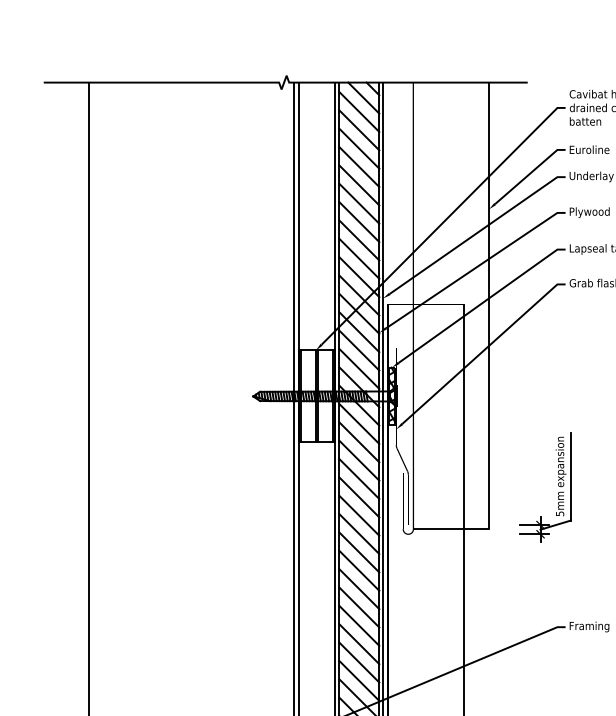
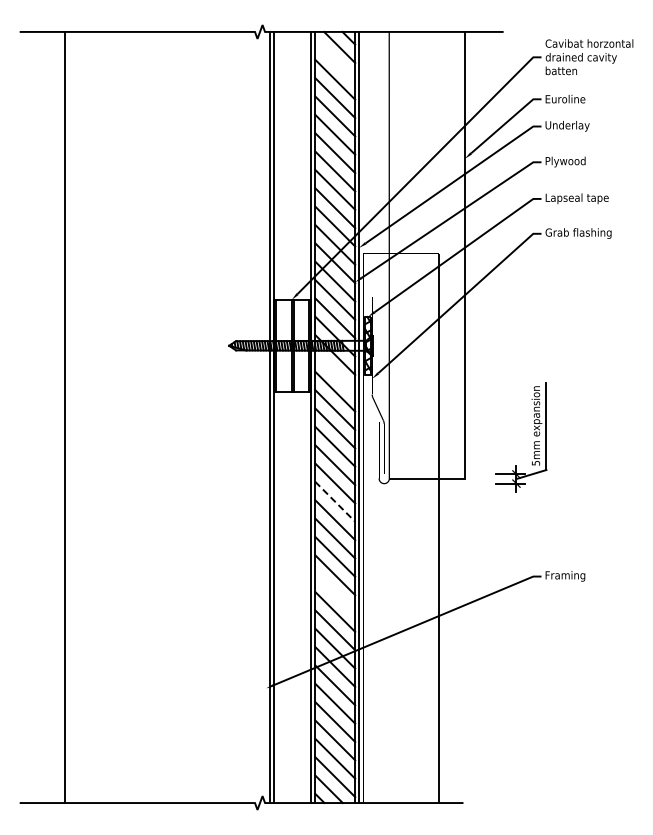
line: (359, 112) -> (335, 61), removed
line: (359, 424) -> (335, 373), removed
line: (359, 553) -> (335, 502), solid -> dashed
line: (359, 644) -> (335, 593), removed

